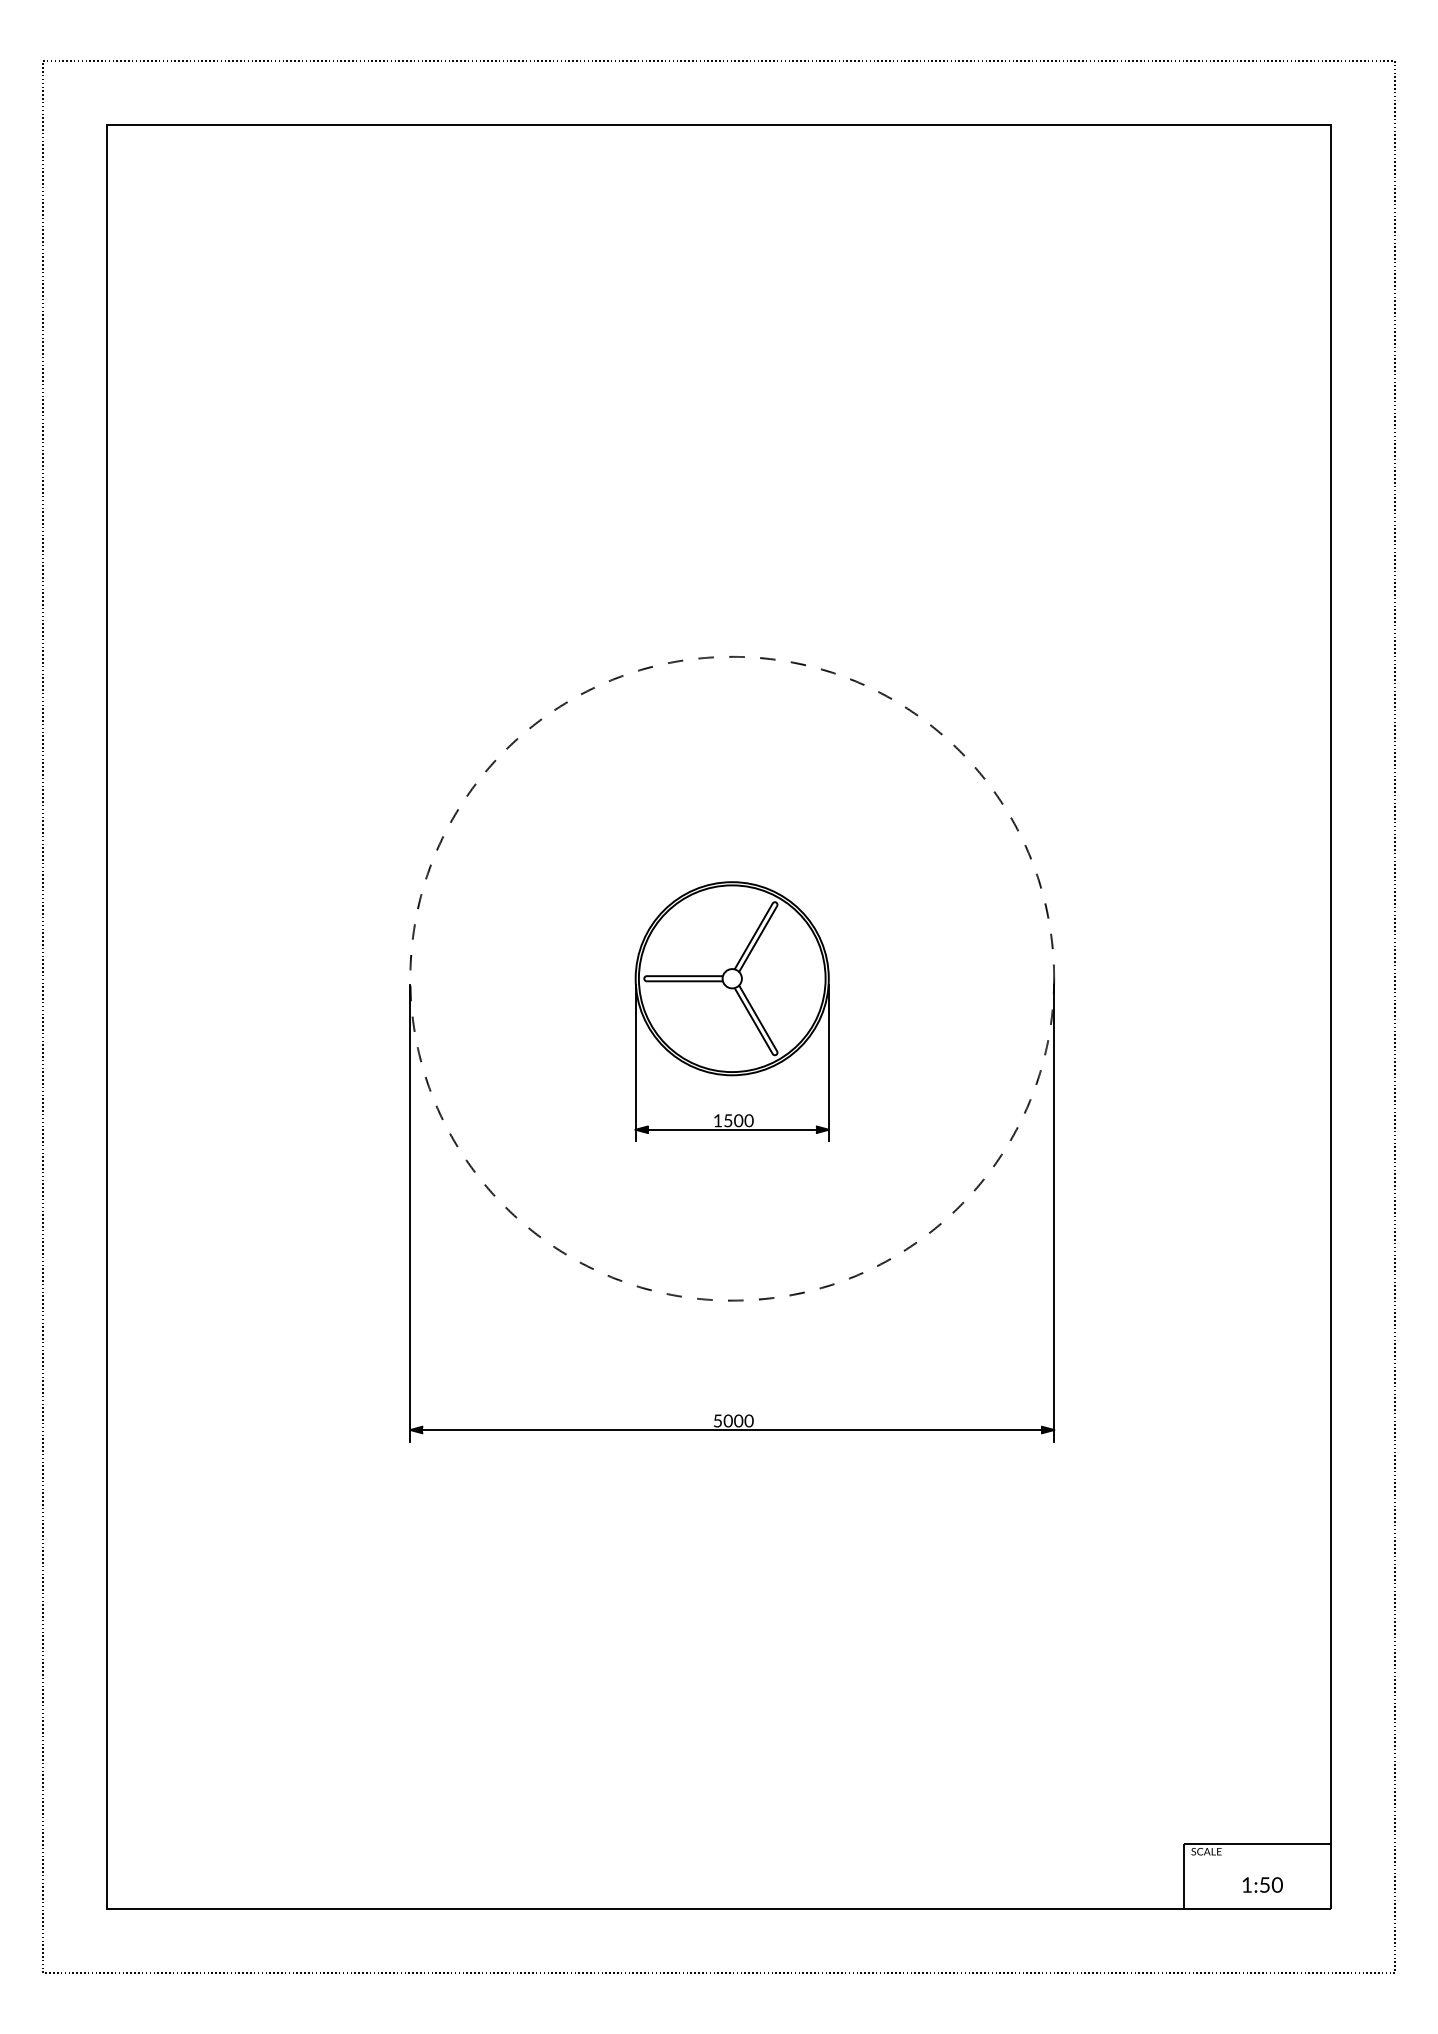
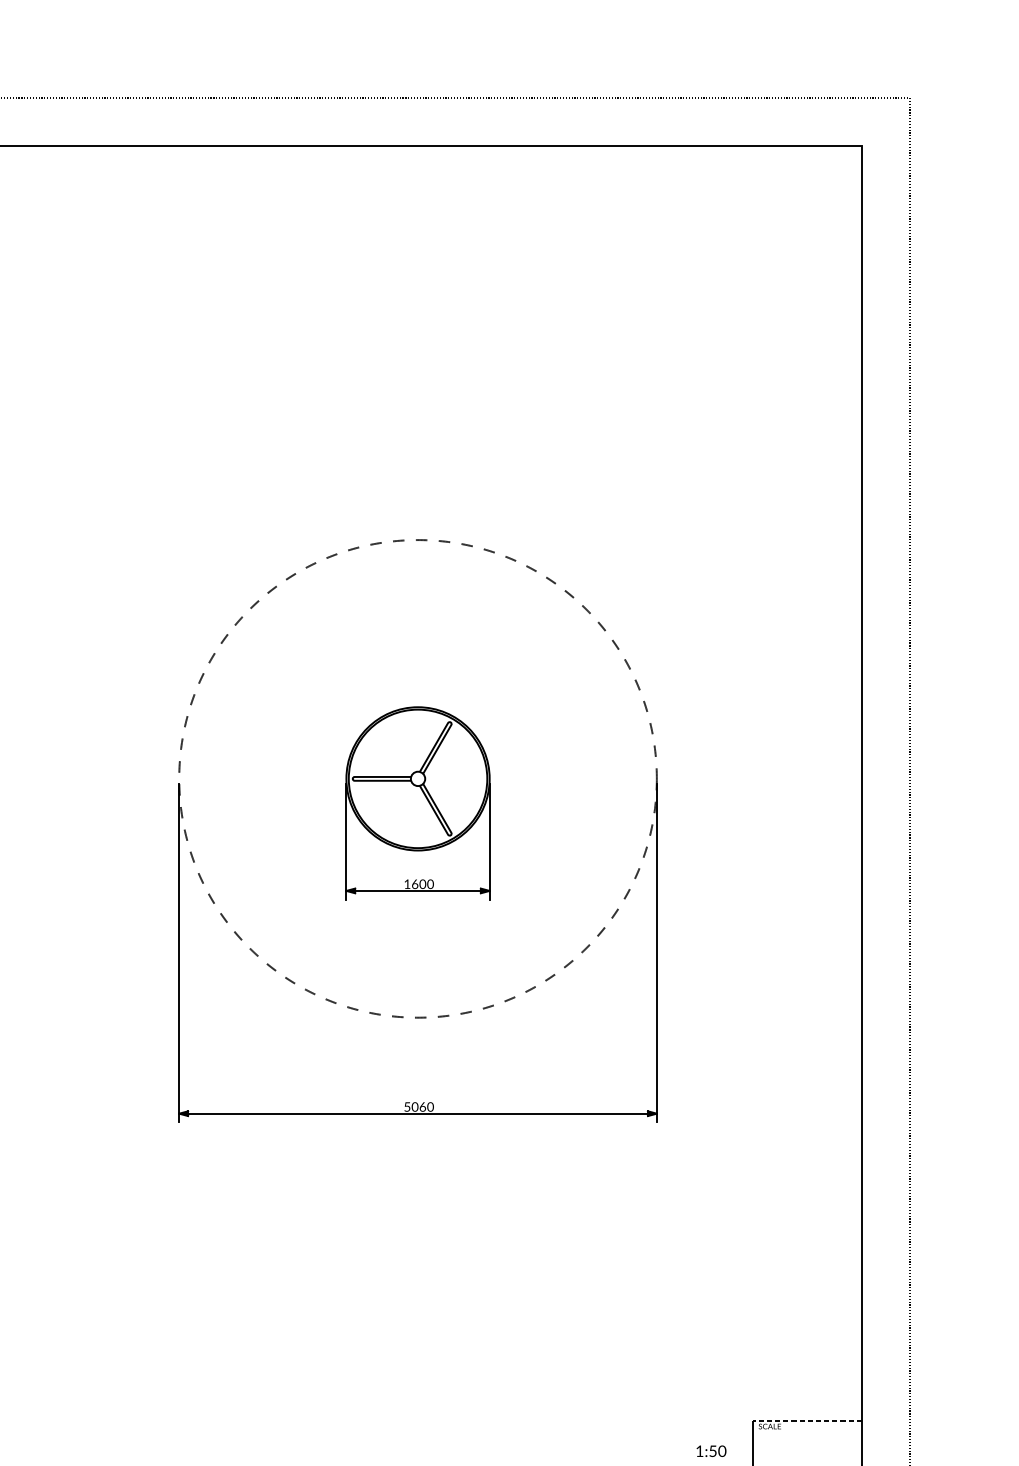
text: (728, 1120) -> (415, 884), 1500 -> 1600
text: (738, 1420) -> (422, 1106), 5000 -> 5060
line: (1256, 1844) -> (806, 1421), solid -> dashed
text: (1262, 1884) -> (711, 1450), moved

